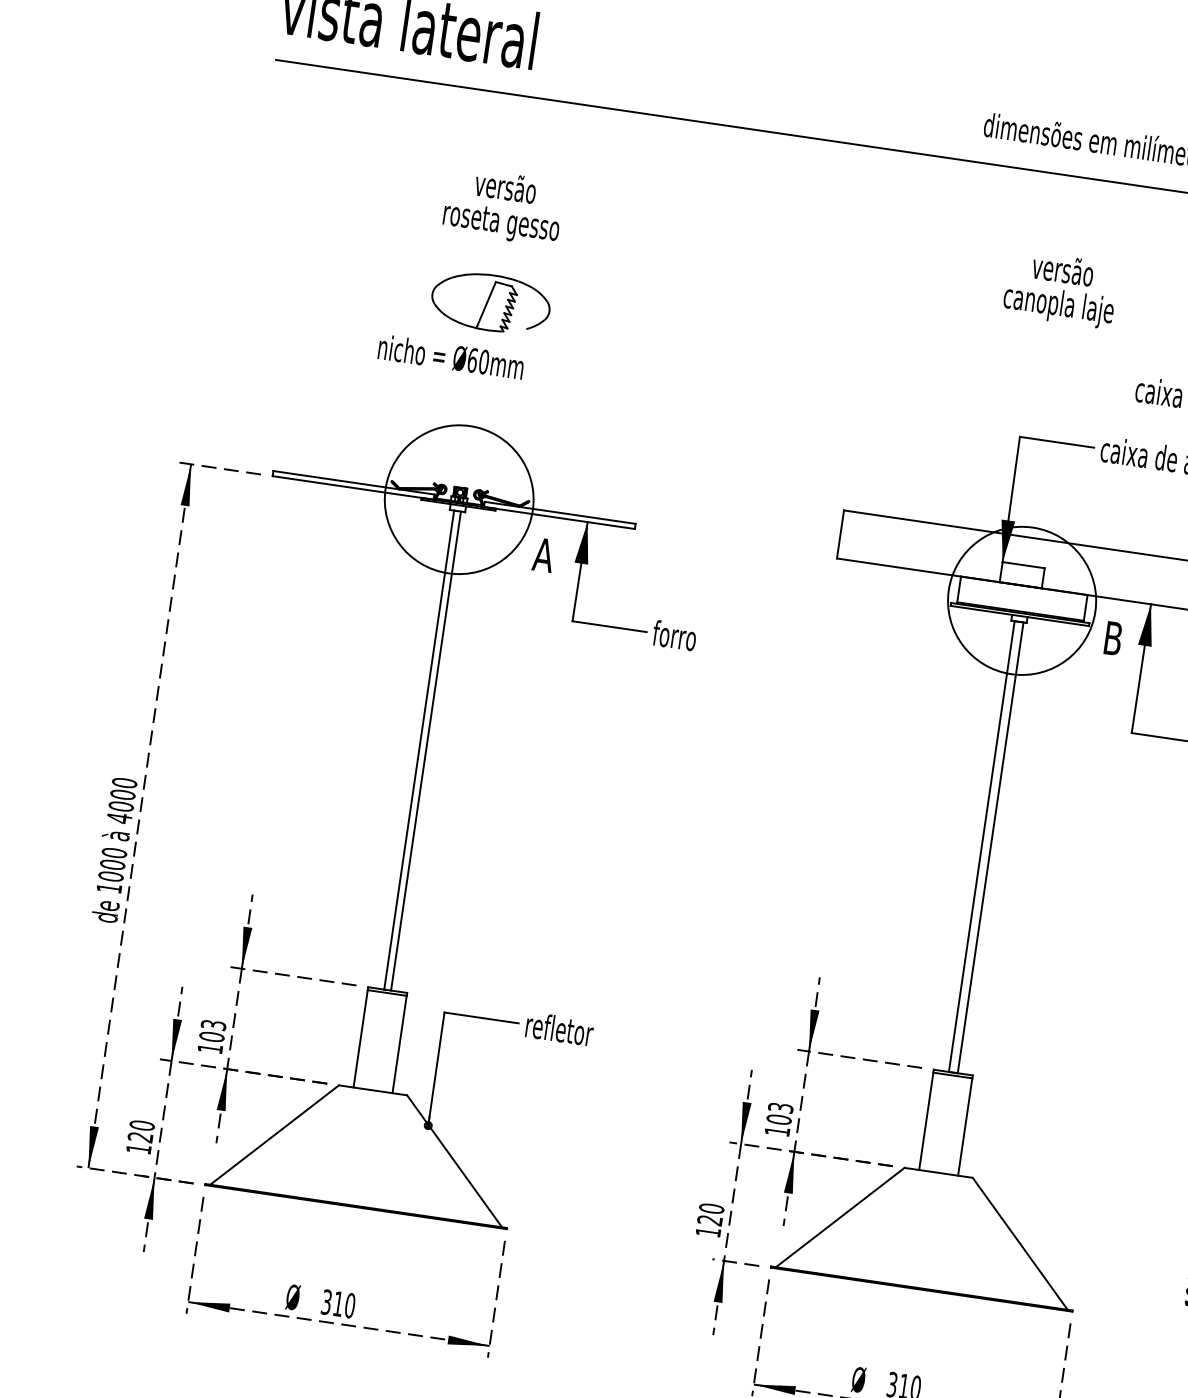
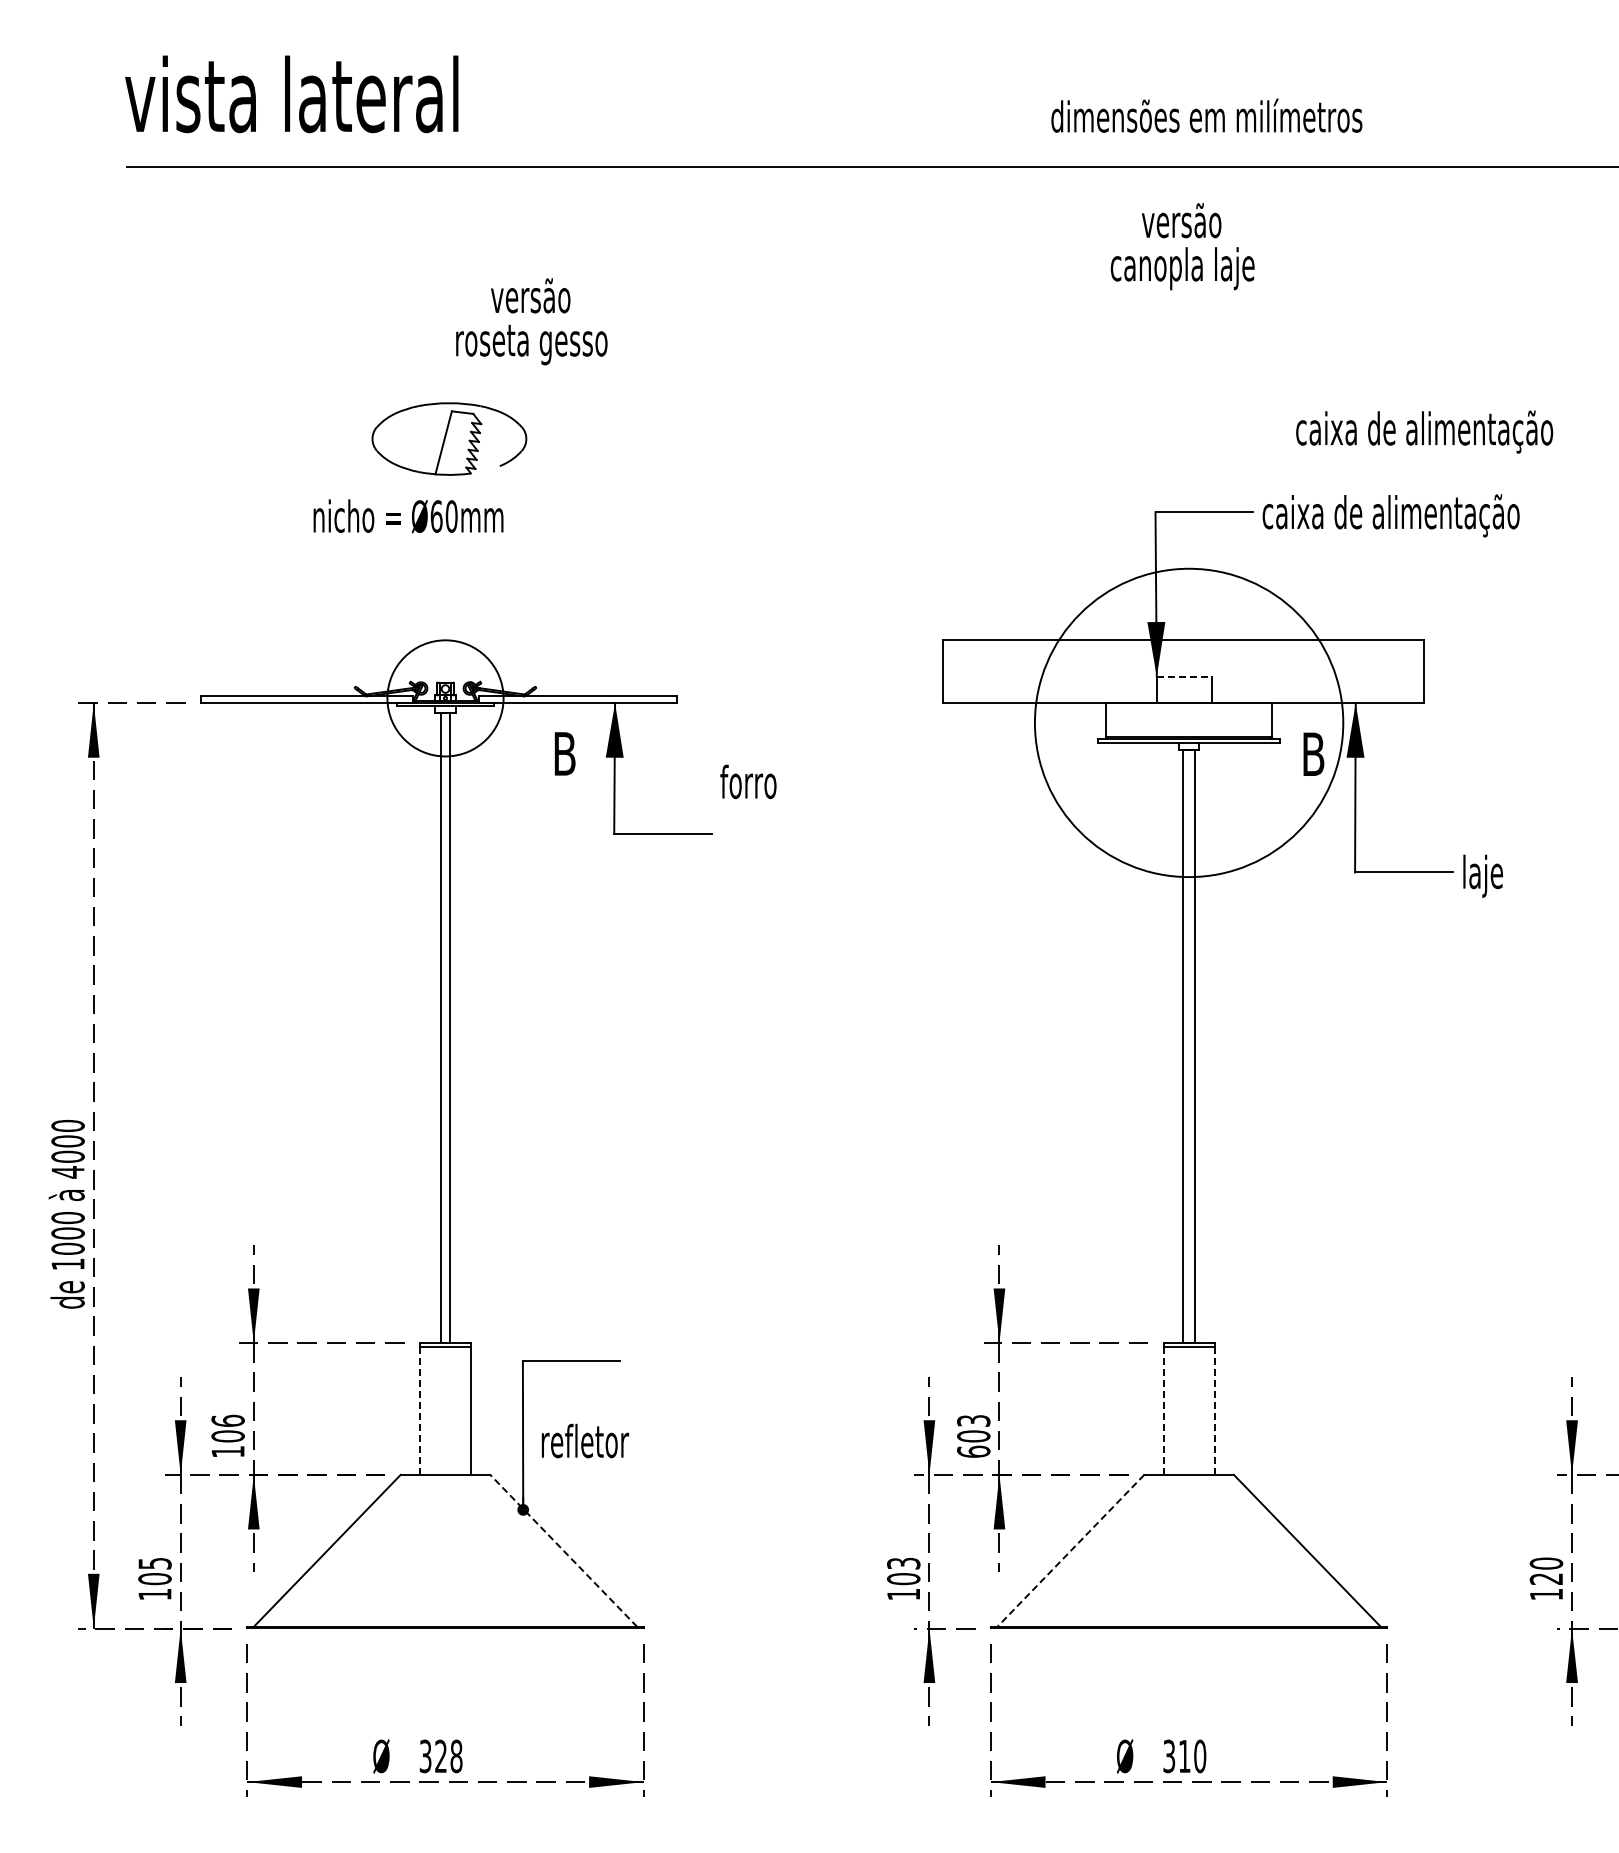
text: (503, 206) -> (531, 321), moved
text: (1060, 289) -> (1182, 246), moved
circle: (459, 499) -> (445, 698), size x0.6
text: (543, 554) -> (564, 753), A -> B
line: (1023, 565) -> (1184, 676), solid -> dashed
circle: (1021, 600) -> (1188, 722), size x1.6
text: (674, 635) -> (748, 781), moved
text: (213, 1024) -> (227, 1420), 103 -> 106
text: (559, 1028) -> (584, 1440), moved
line: (360, 1038) -> (419, 1410), solid -> dashed
line: (926, 1121) -> (1163, 1410), solid -> dashed
line: (965, 1126) -> (1214, 1410), solid -> dashed
text: (140, 1131) -> (154, 1571), 120 -> 105
text: (777, 1131) -> (973, 1451), 103 -> 603
line: (454, 1160) -> (563, 1550), solid -> dashed
text: (710, 1214) -> (903, 1571), 120 -> 103
line: (840, 1217) -> (1070, 1550), solid -> dashed
text: (344, 1304) -> (448, 1755), 310 -> 328

